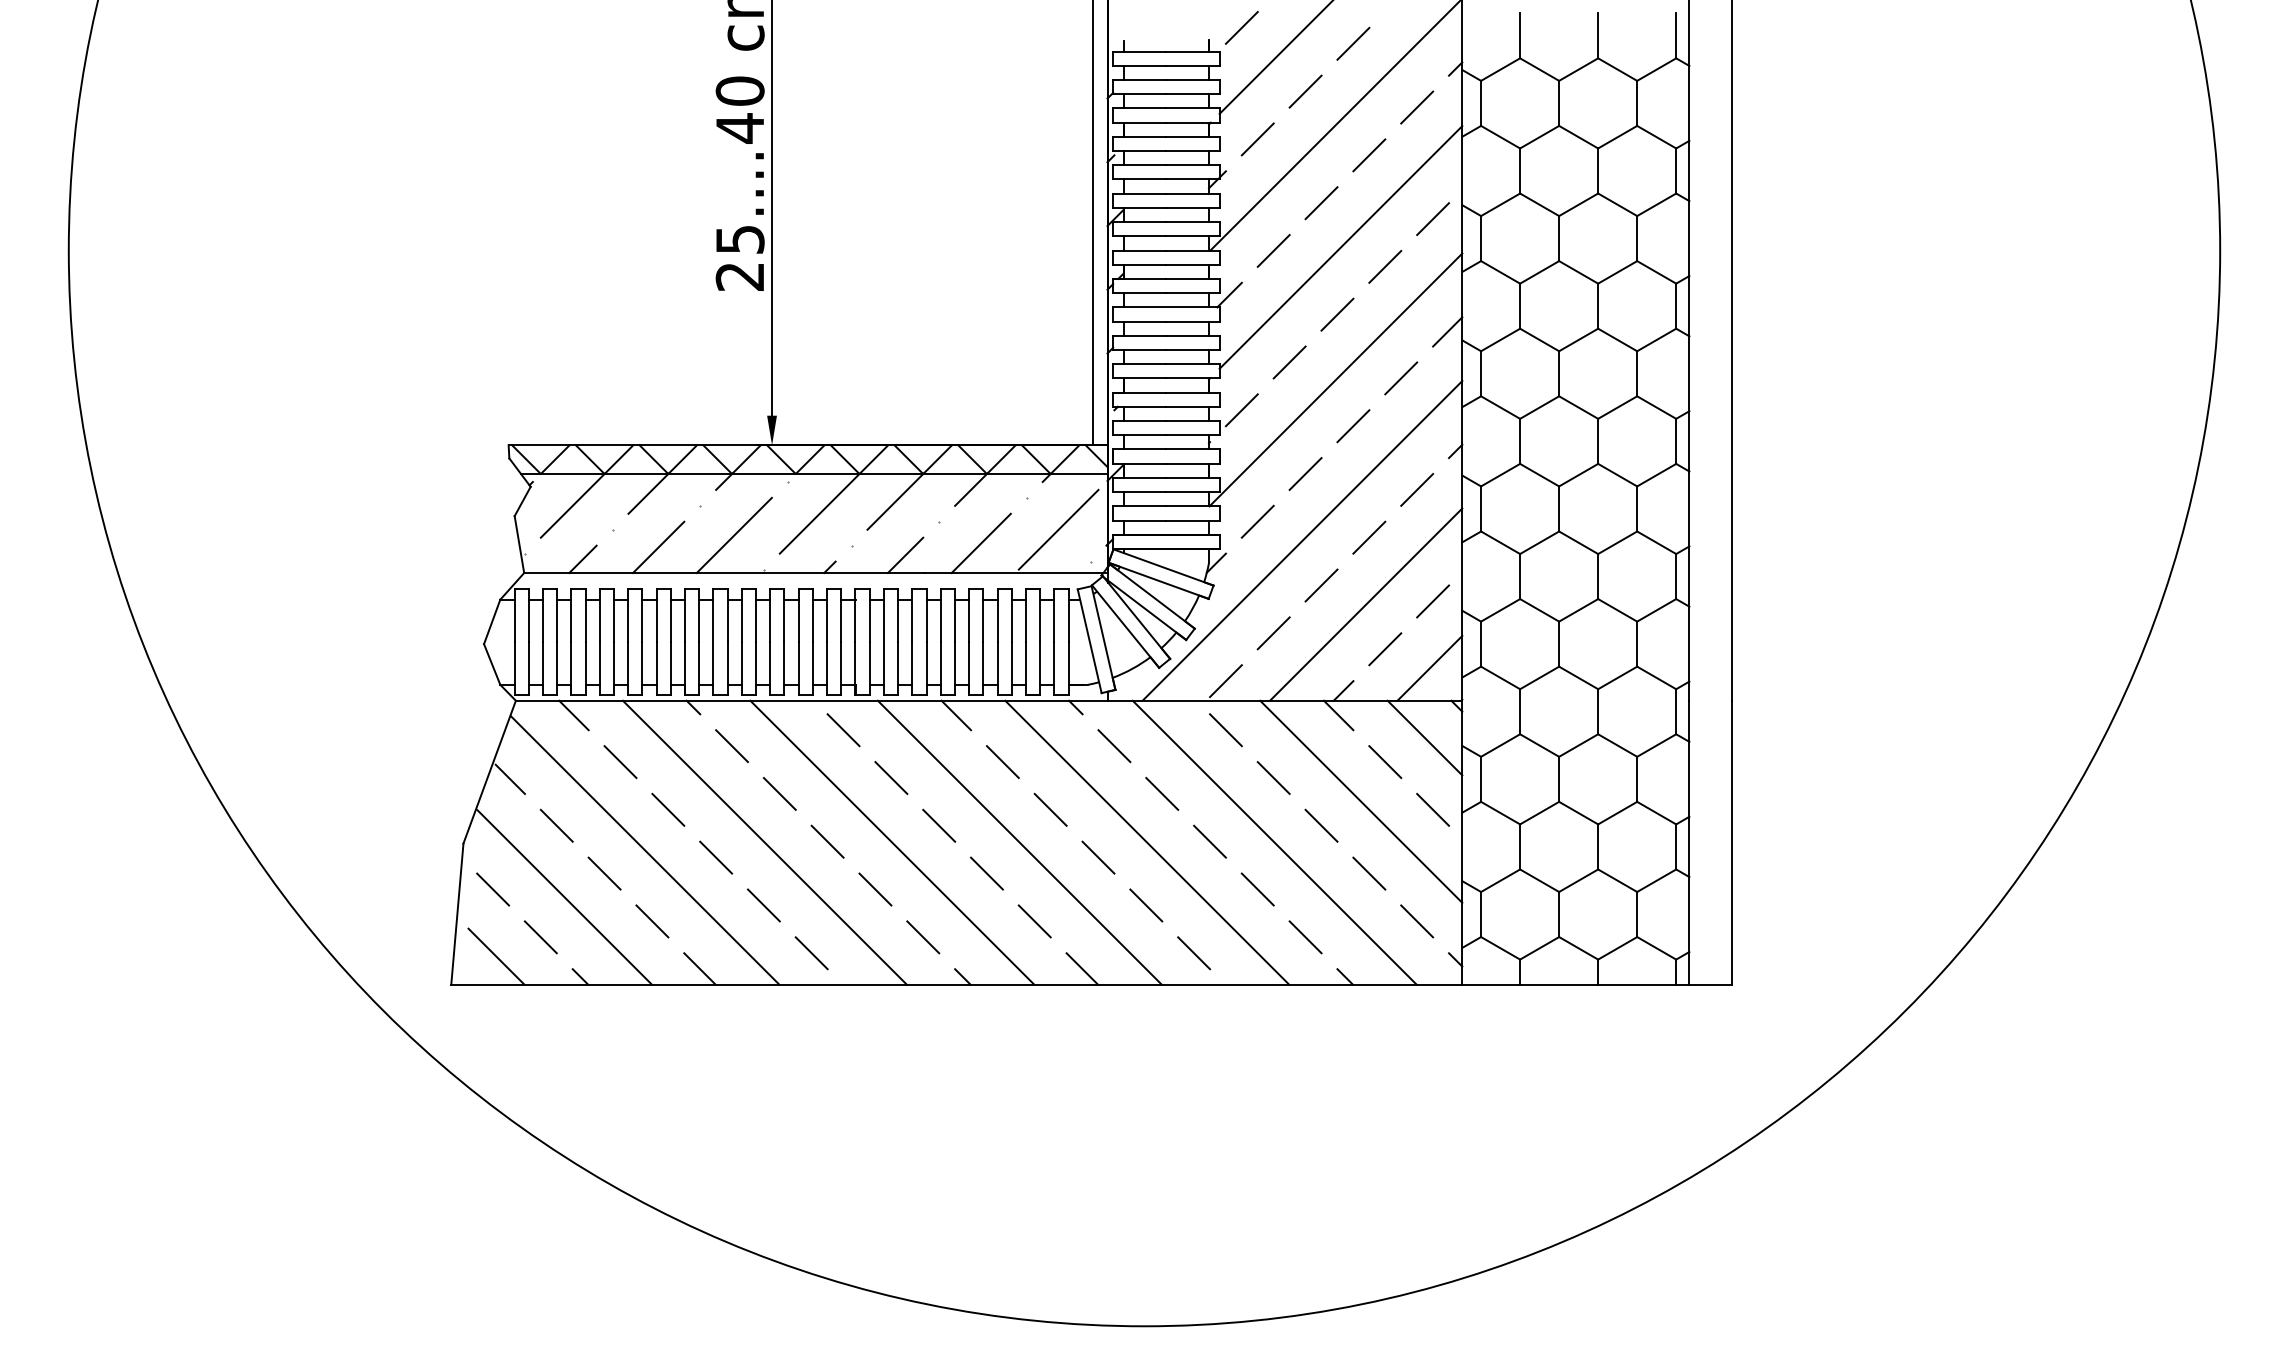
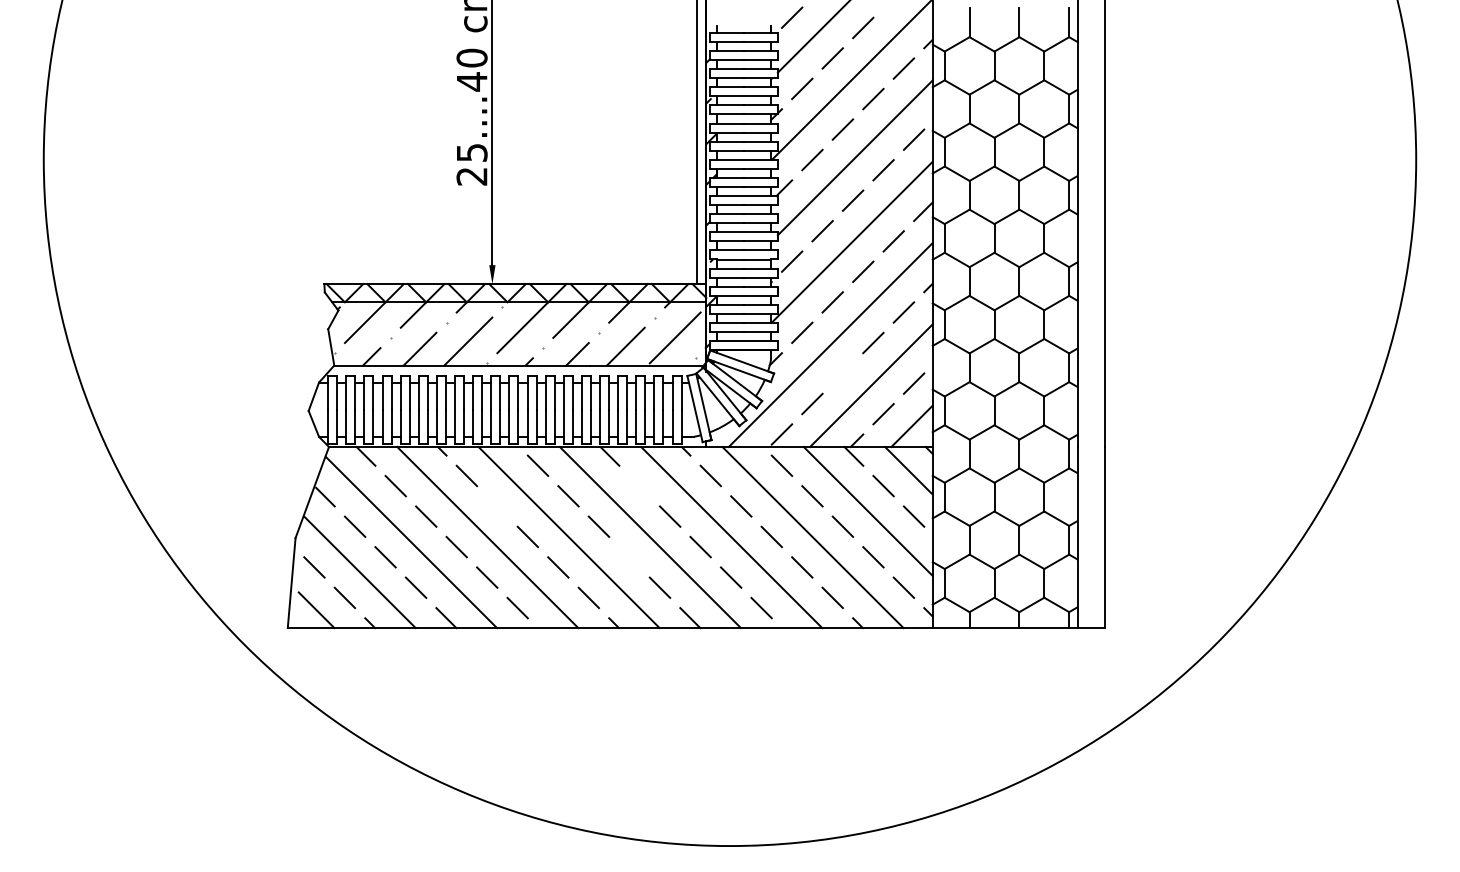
line: (1320, 585) -> (842, 373), removed
line: (1002, 761) -> (639, 485), removed
line: (780, 794) -> (497, 506), removed
line: (986, 873) -> (629, 557), removed

